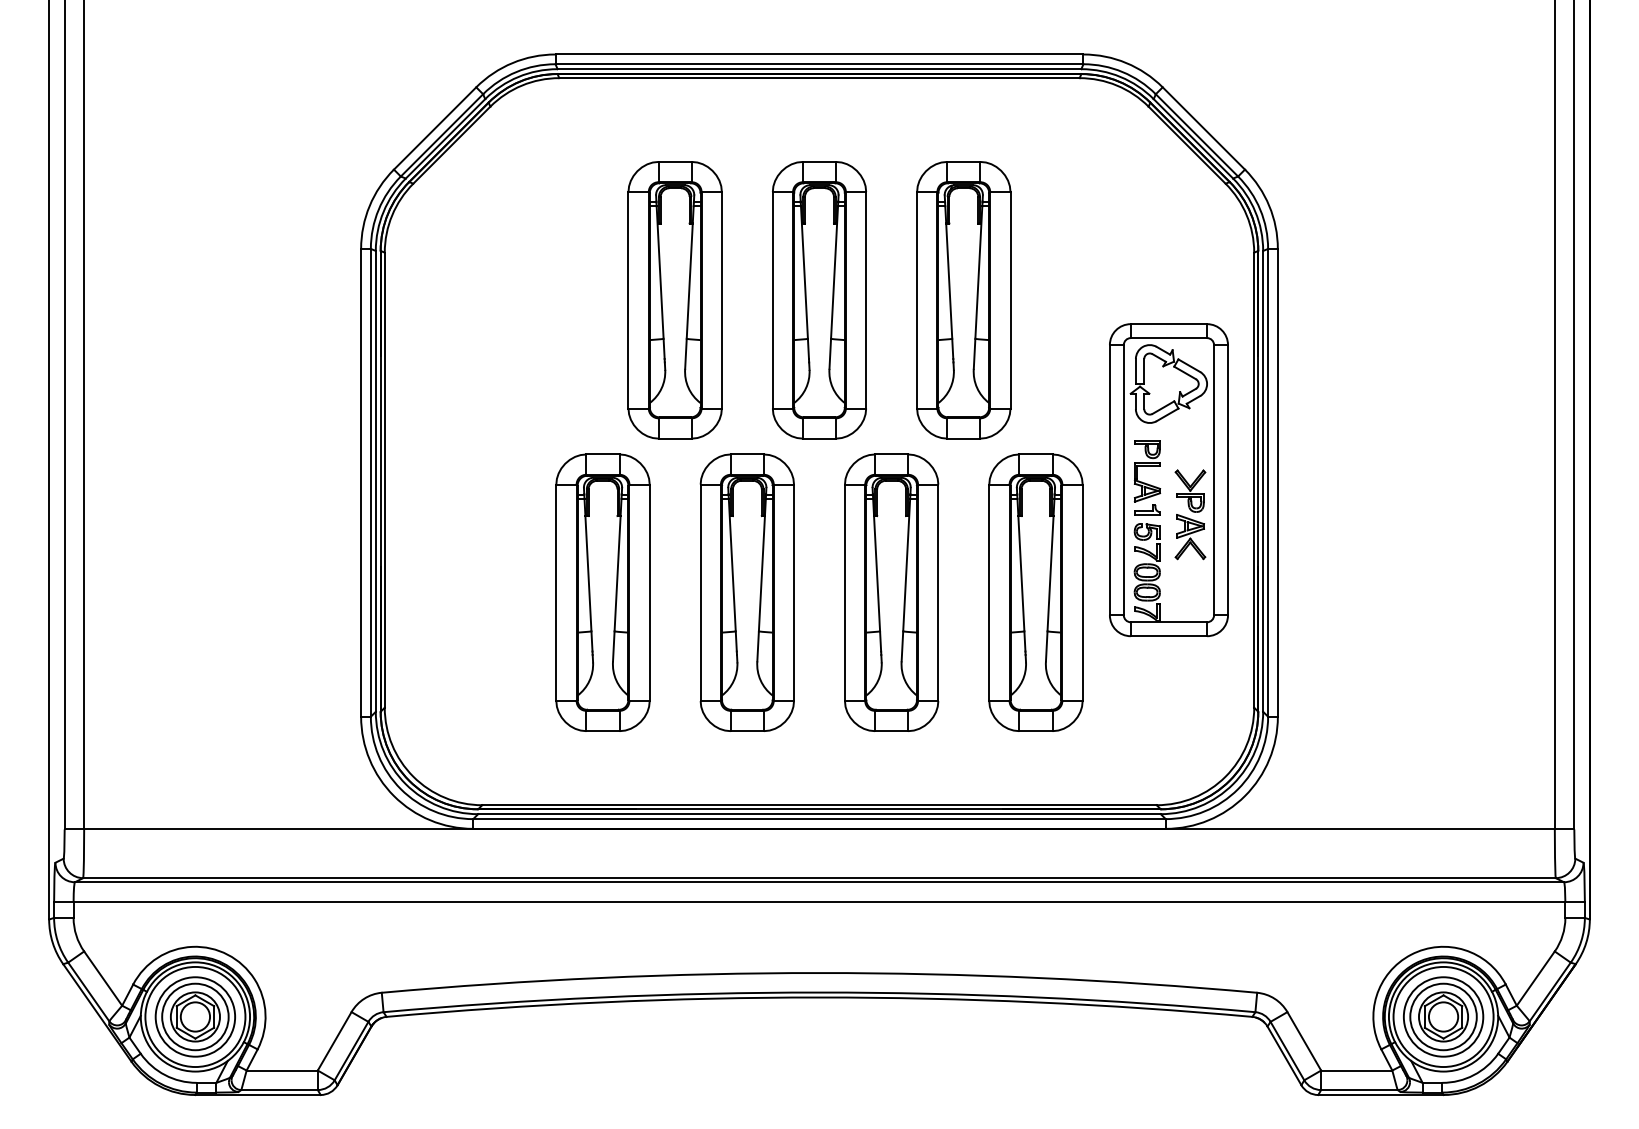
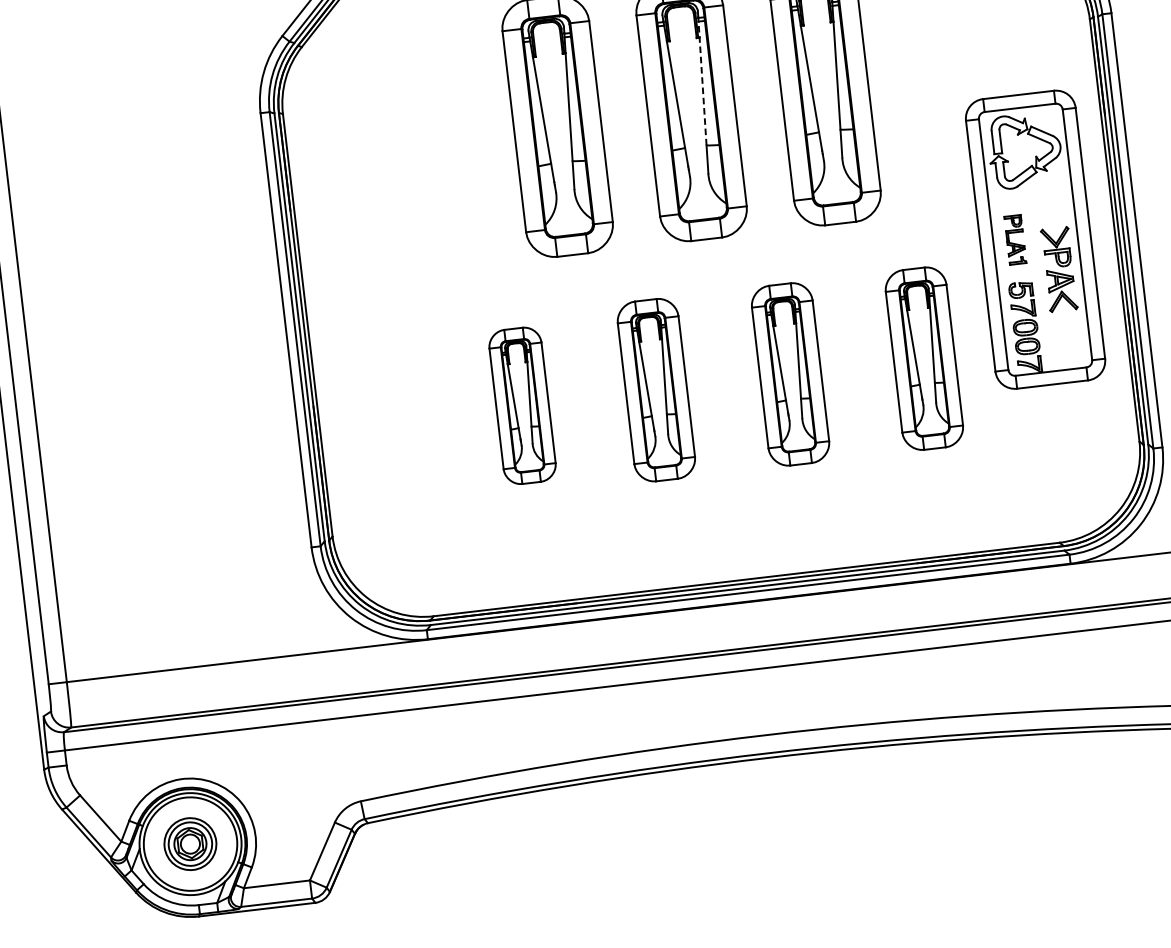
line: (834, 272) -> (702, 83), solid -> dashed
part: (1147, 477) -> (1015, 239), size x0.7
part: (602, 592) -> (522, 405), size x0.6
part: (746, 592) -> (655, 390), size x0.7
part: (891, 592) -> (790, 374), size x0.7
part: (1035, 592) -> (923, 358), size x0.7
part: (194, 1016) -> (189, 843), size x0.7

